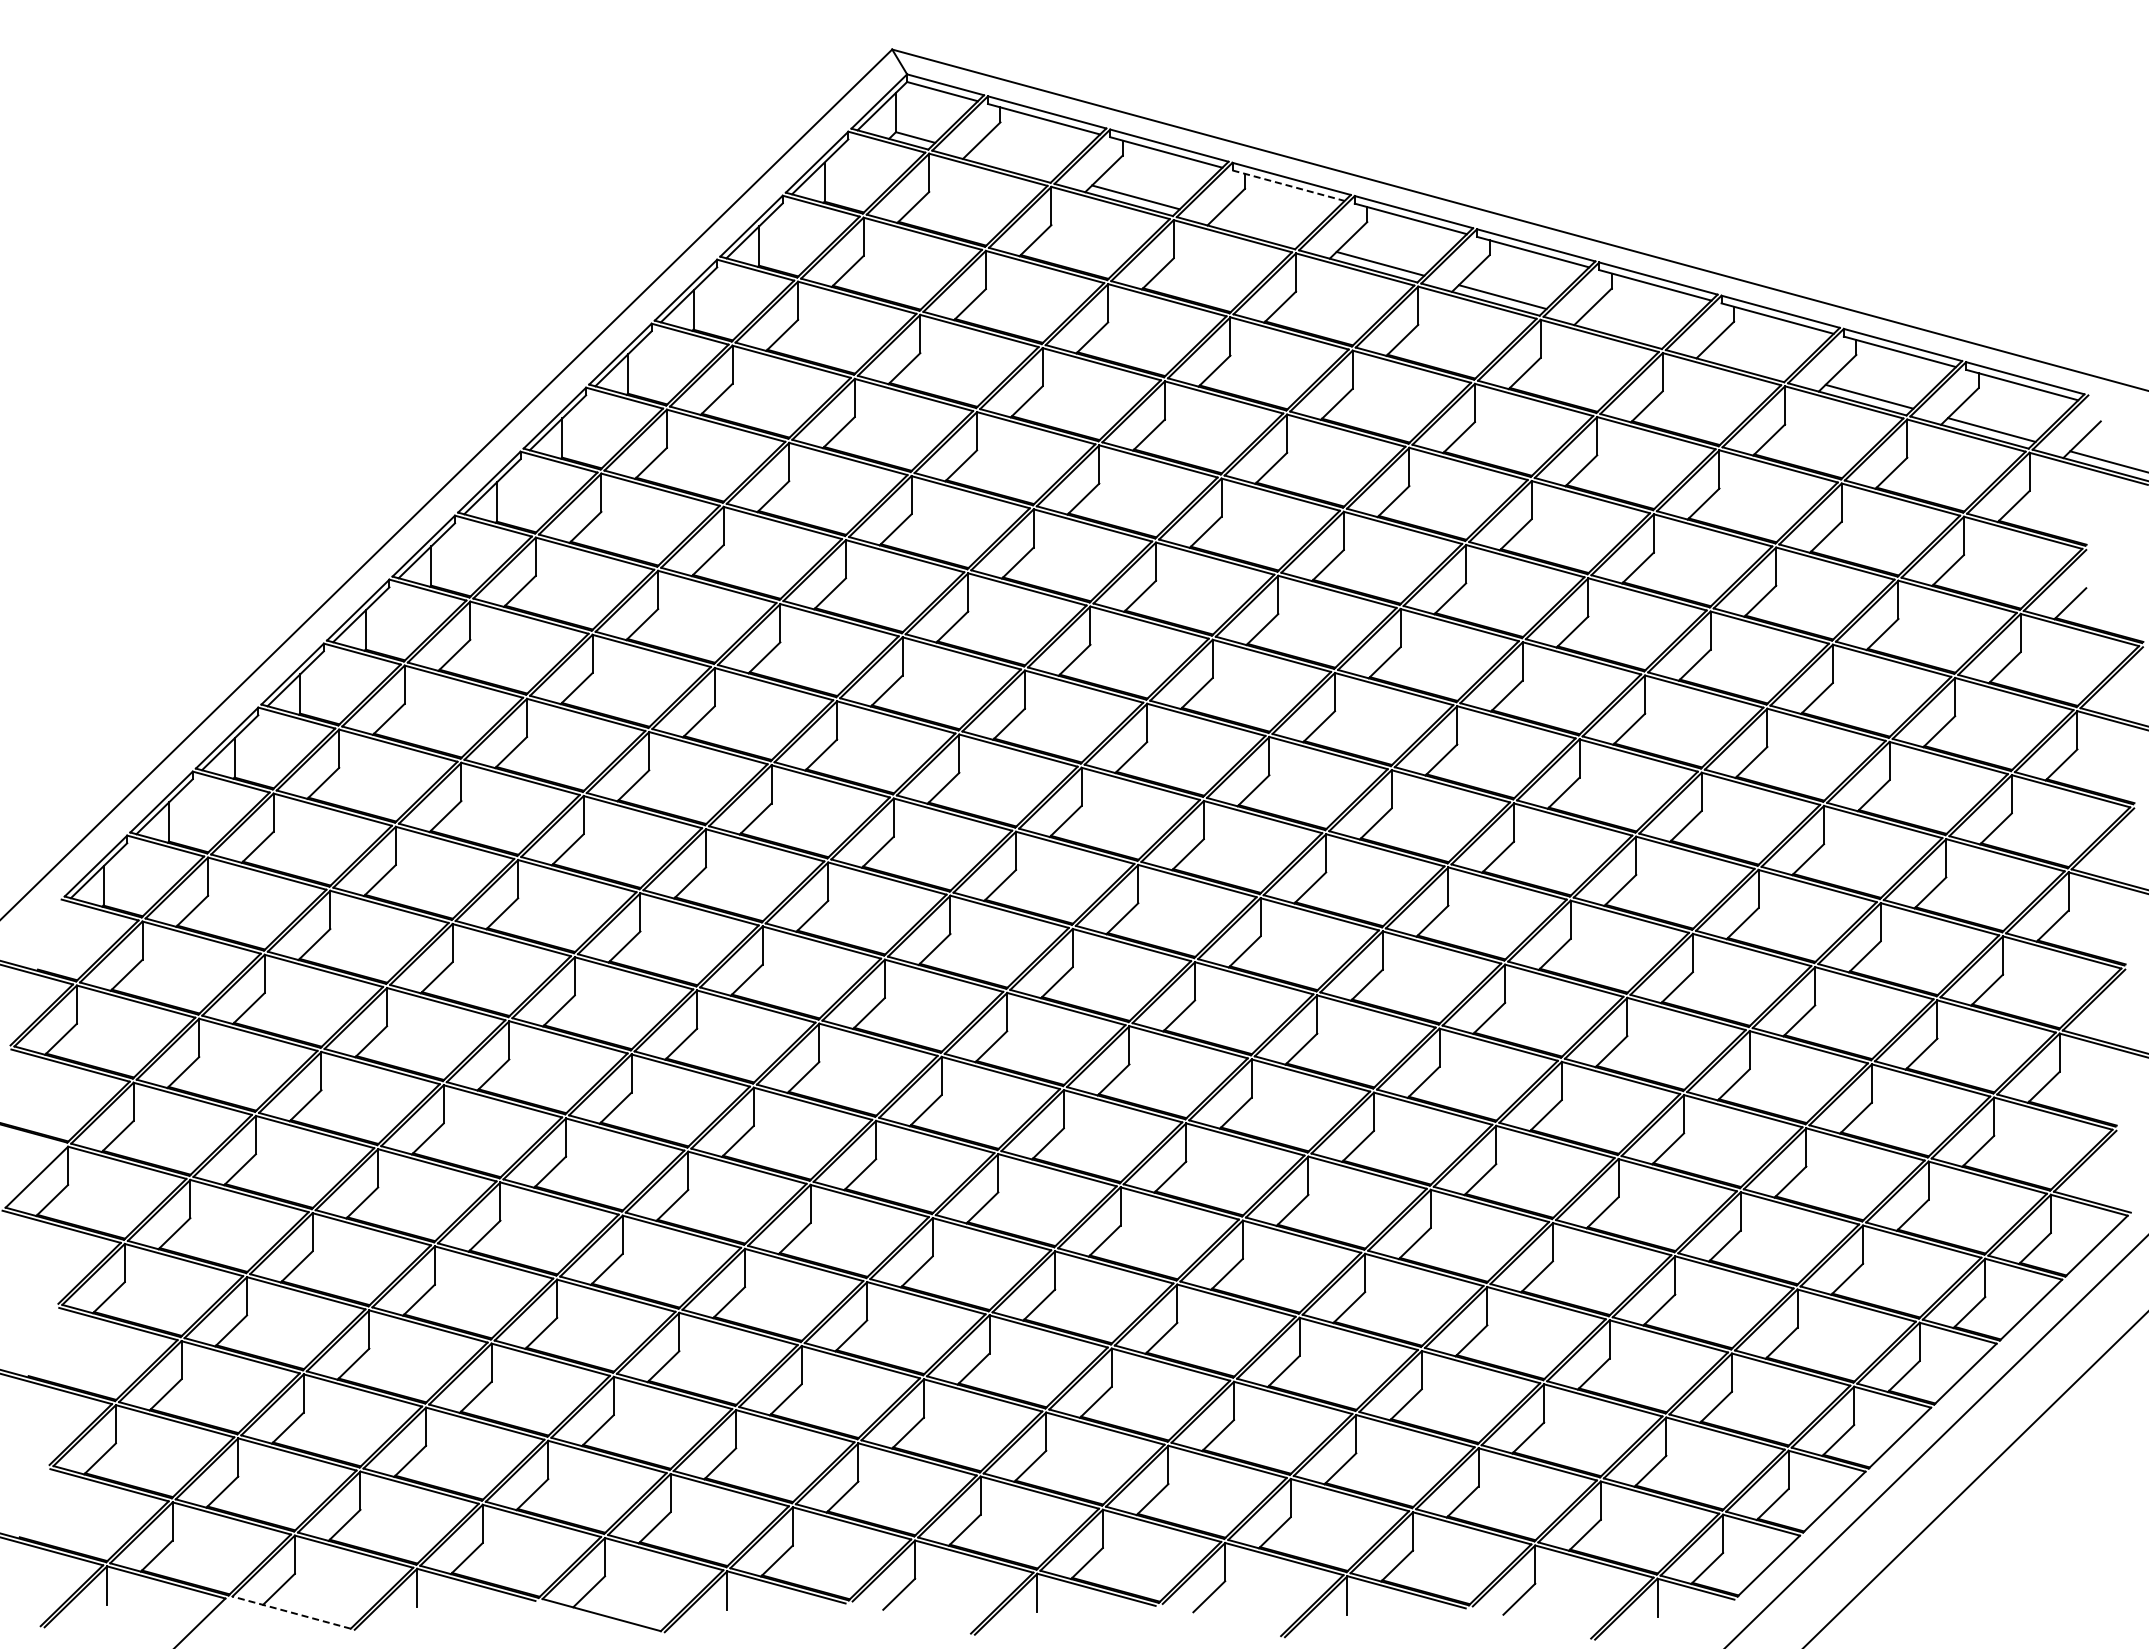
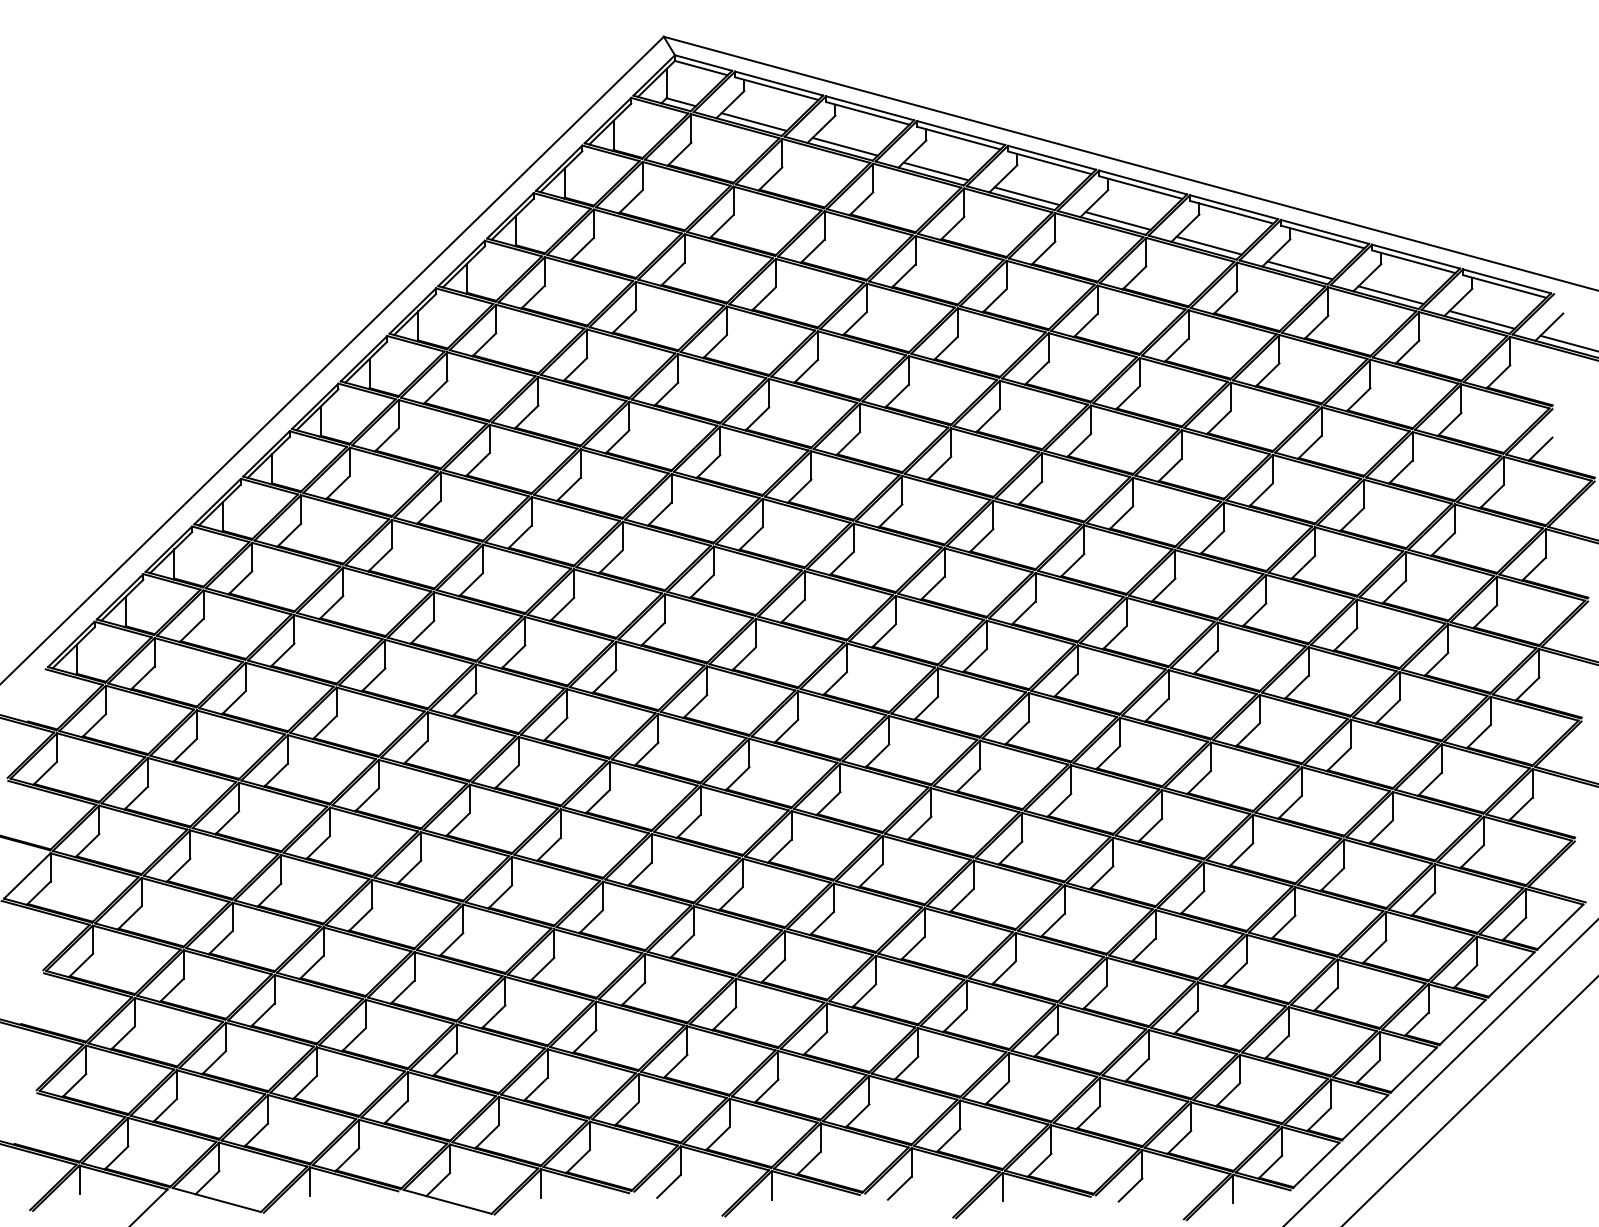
line: (1013, 164) -> (754, 122), added
line: (1289, 185) -> (959, 137), dashed -> solid
line: (1258, 230) -> (936, 171), added
line: (1624, 330) -> (1208, 245), added
line: (1747, 363) -> (1300, 270), added
line: (291, 1612) -> (216, 1199), dashed -> solid

